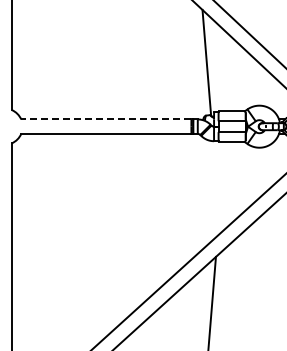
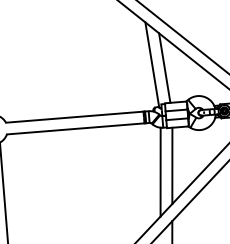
line: (221, 67) -> (164, 67), added
line: (105, 119) -> (74, 117), dashed -> solid
line: (221, 188) -> (172, 165), added
line: (205, 195) -> (159, 172), added

